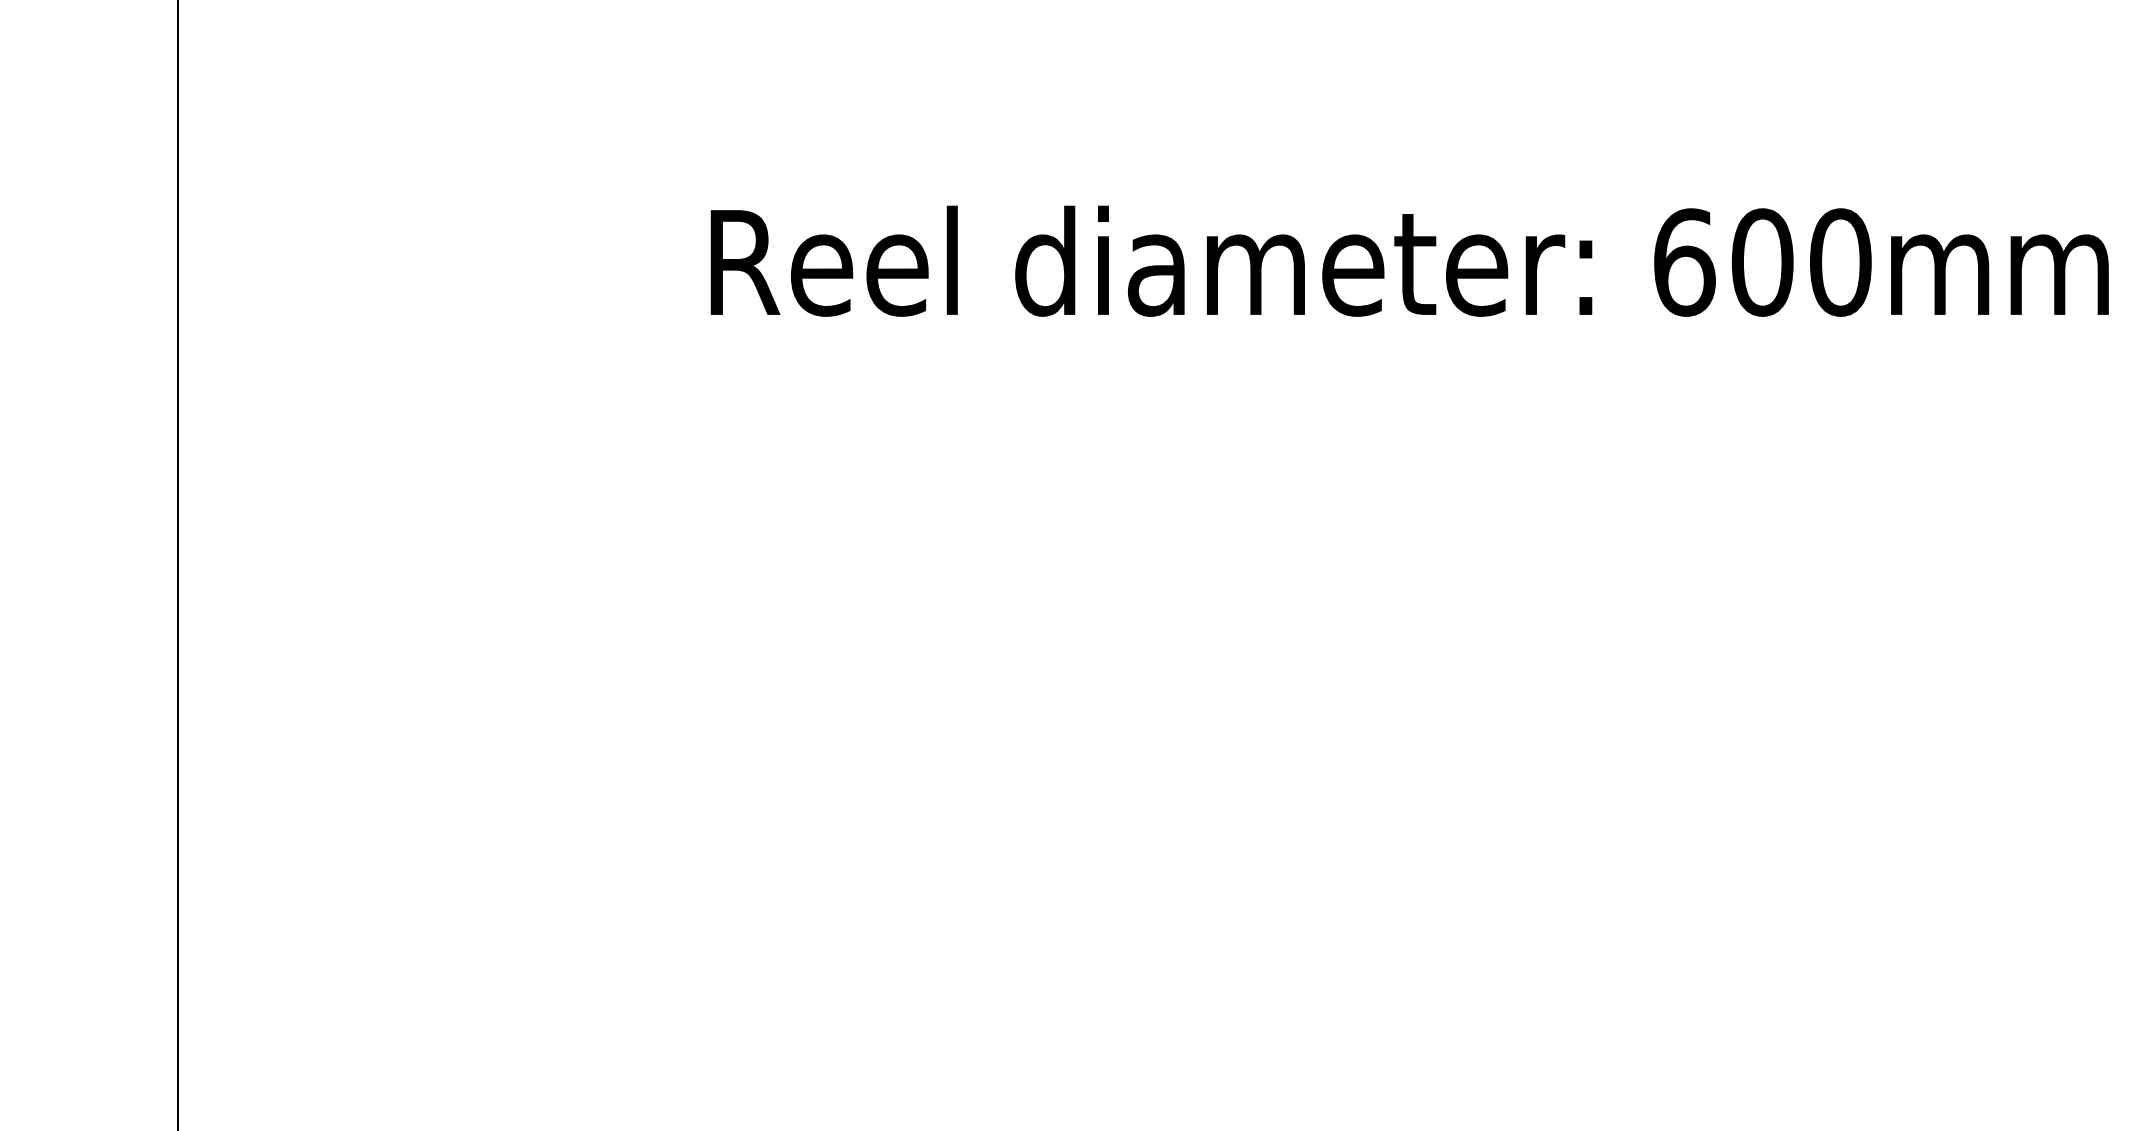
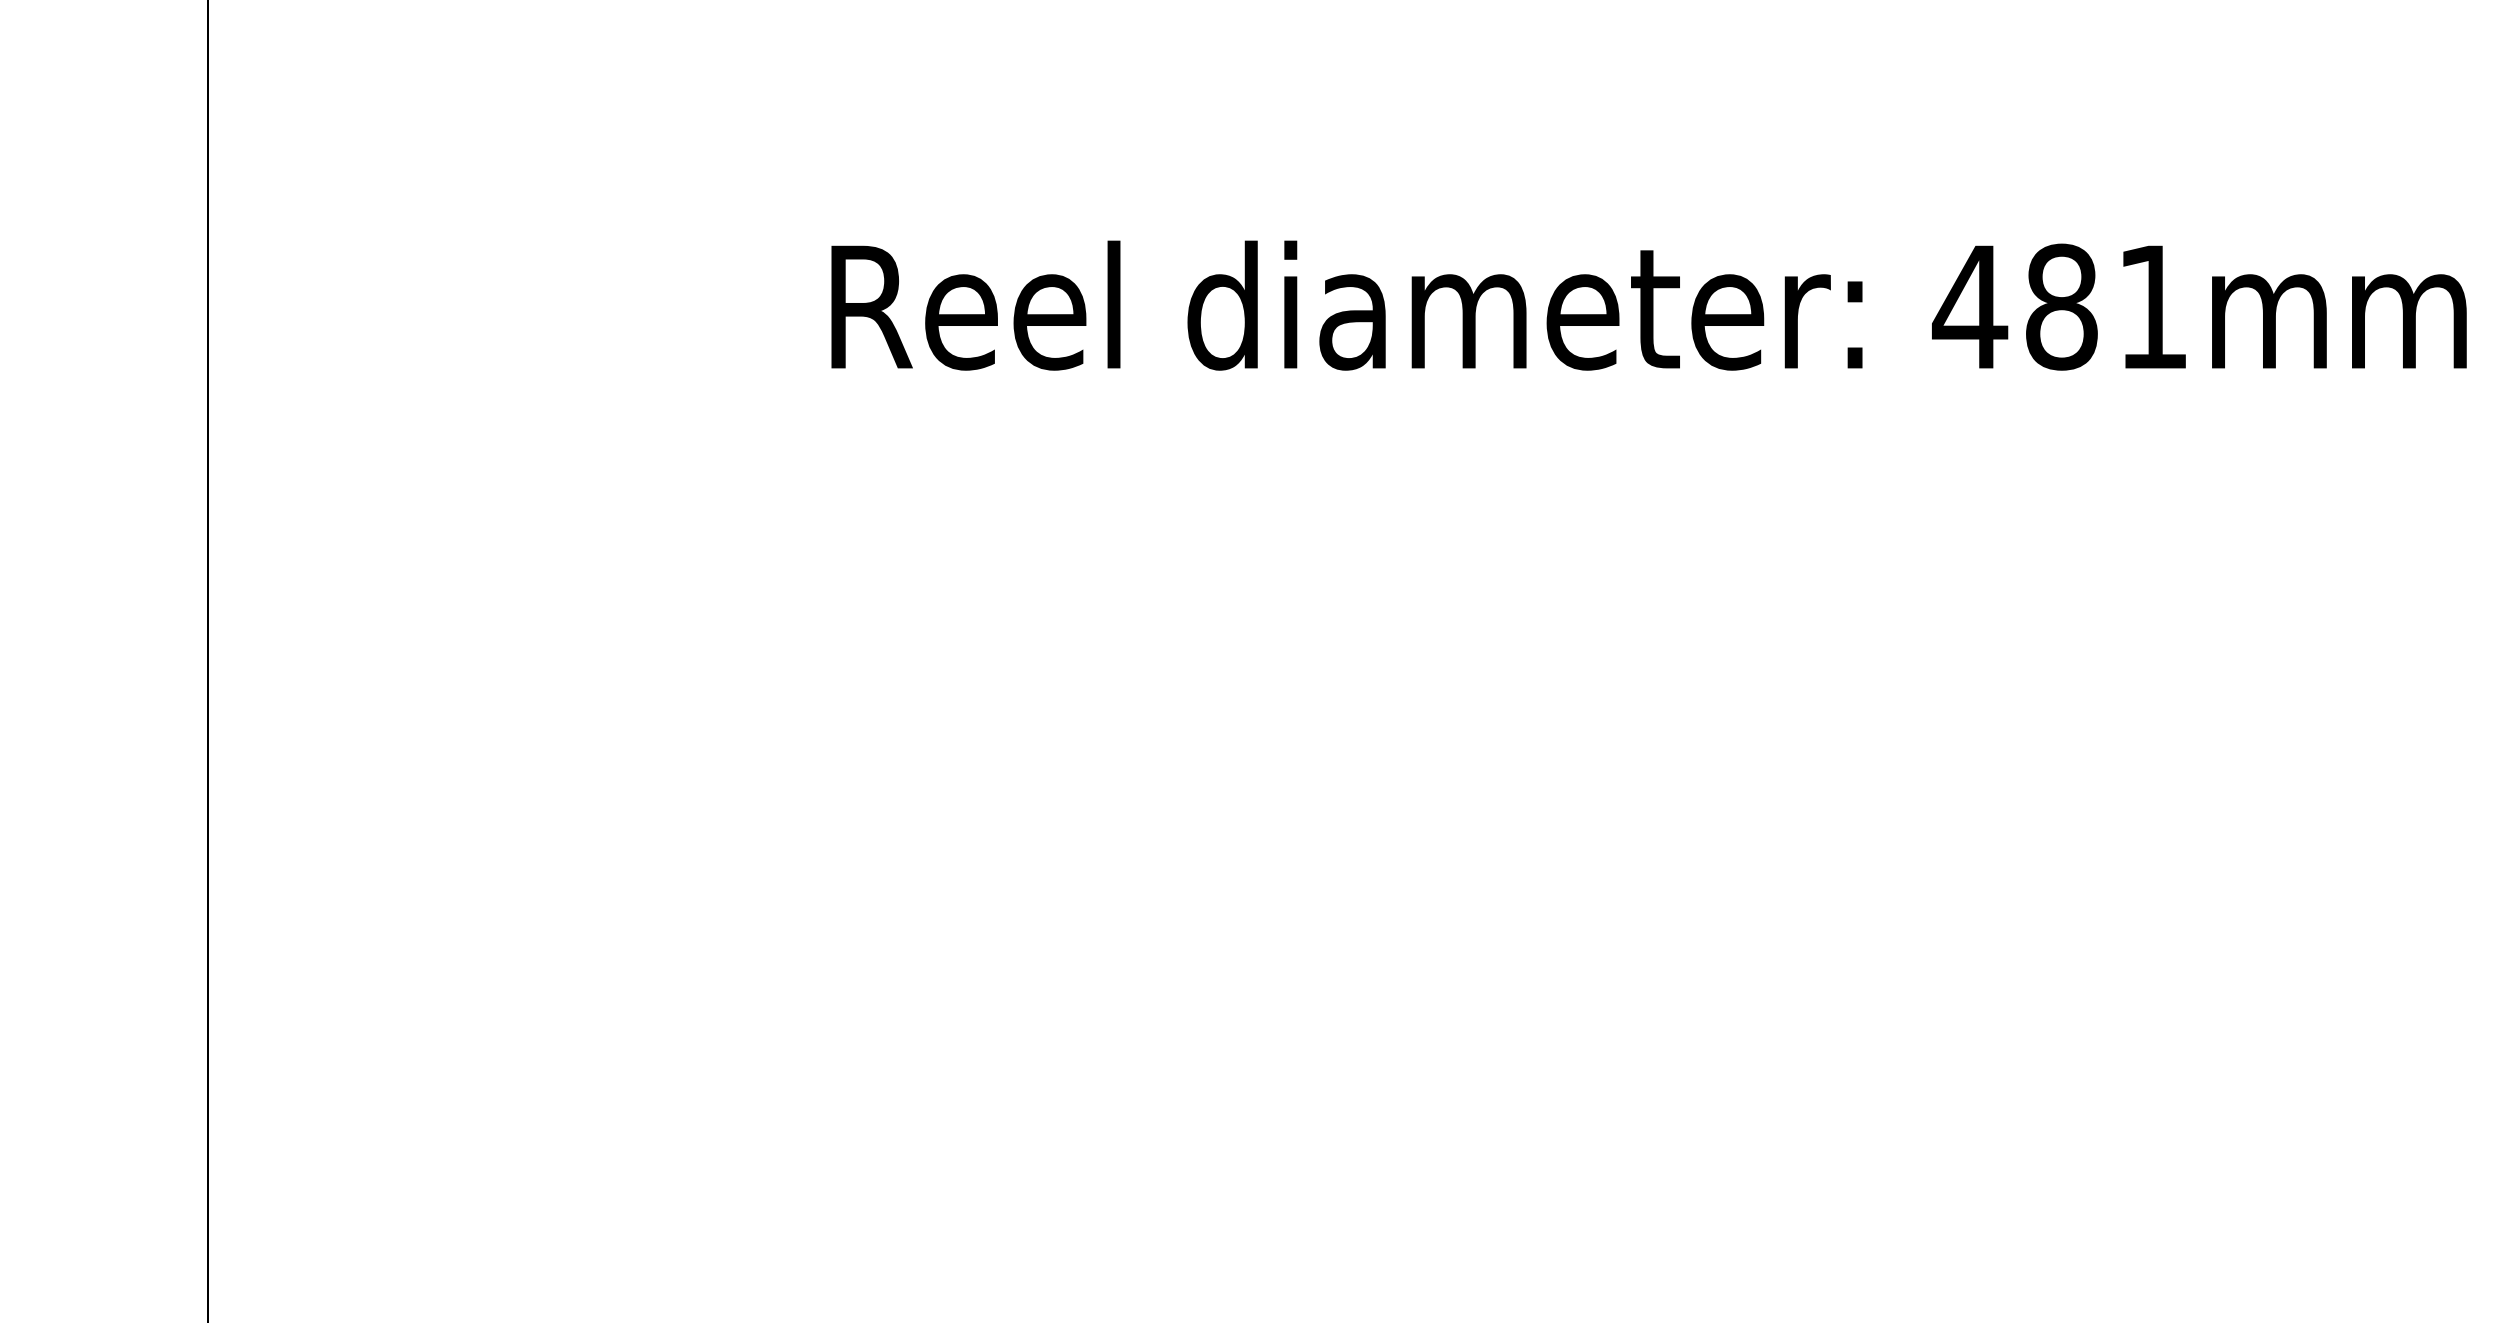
text: (1761, 262) -> (2060, 307), 600mm -> 481mm

